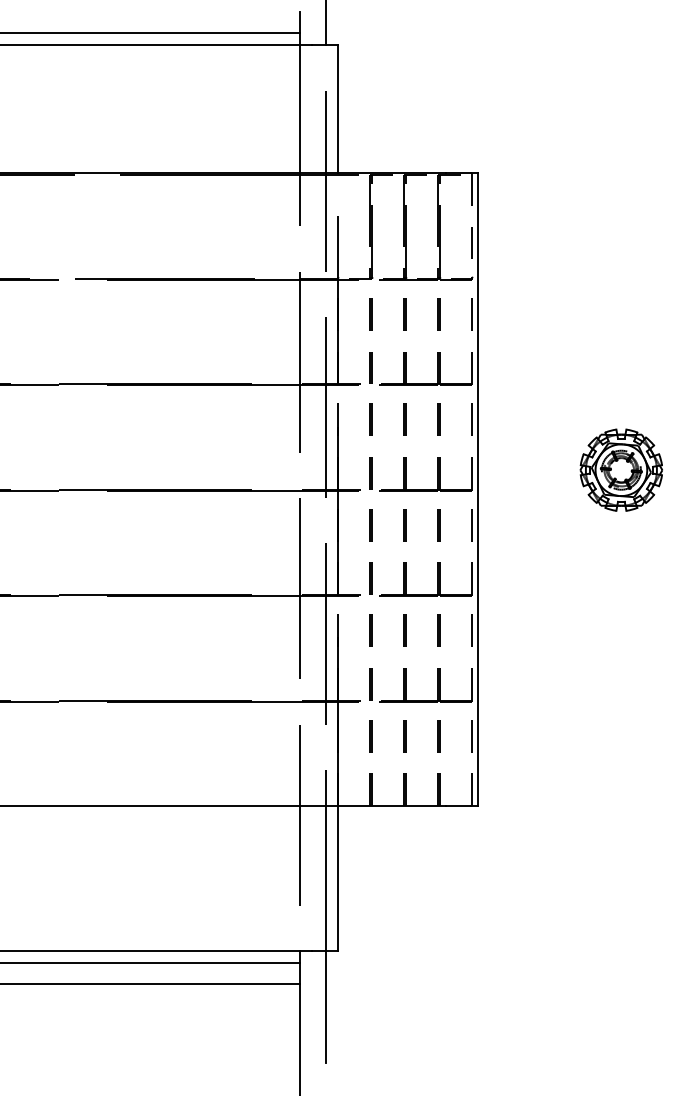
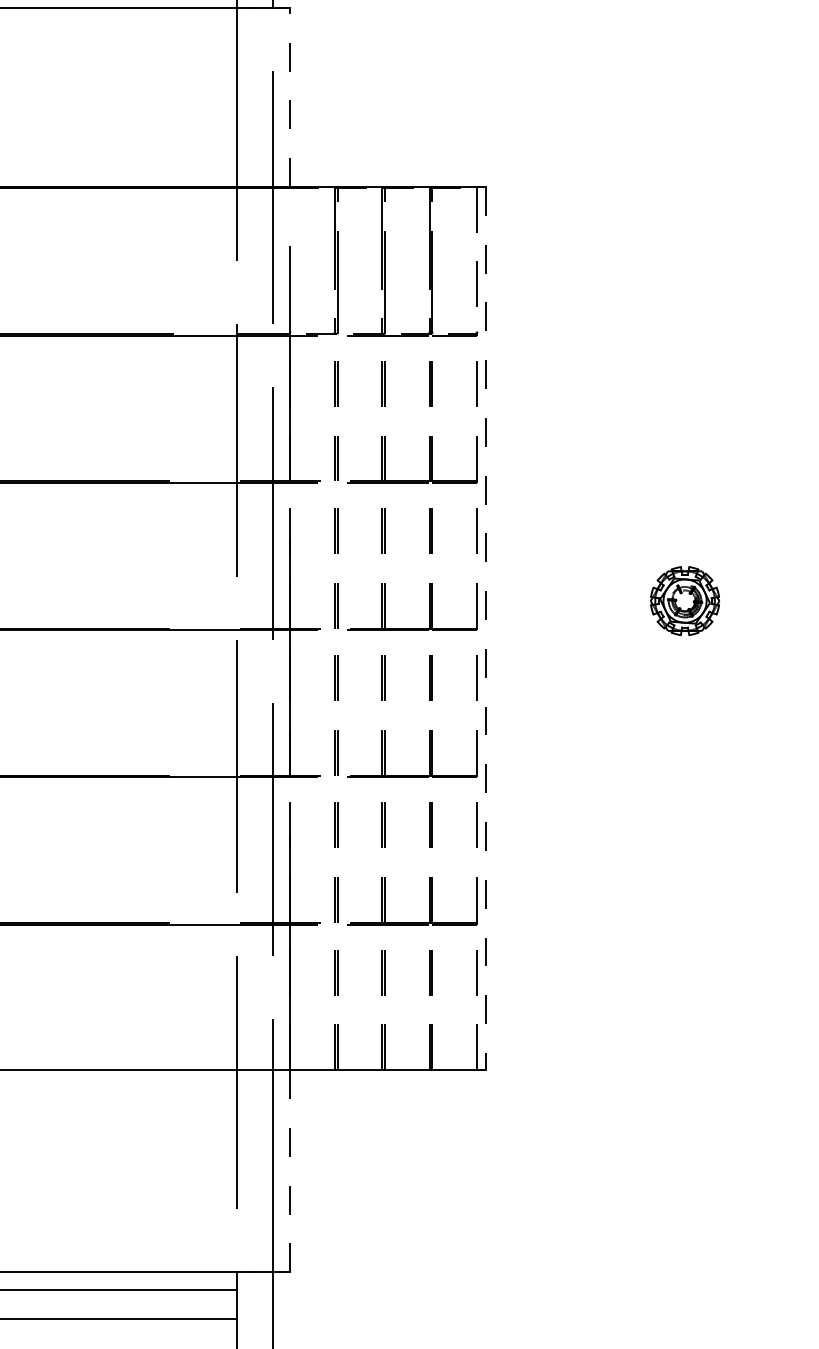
line: (338, 108) -> (290, 96), solid -> dashed
part: (620, 469) -> (684, 600), size x0.6
line: (478, 490) -> (485, 629), solid -> dashed
line: (338, 878) -> (290, 1171), solid -> dashed

